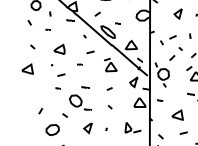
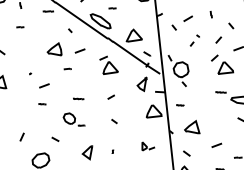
part: (59, 48) -> (54, 48), moved
part: (175, 53) -> (193, 39), size x0.6
part: (80, 102) -> (74, 119), size x0.7
part: (177, 114) -> (191, 127), moved
part: (132, 127) -> (147, 145), size x0.6

